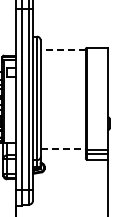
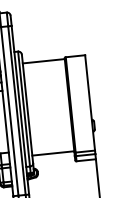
line: (63, 49) -> (44, 61), dashed -> solid
line: (63, 148) -> (53, 153), dashed -> solid

